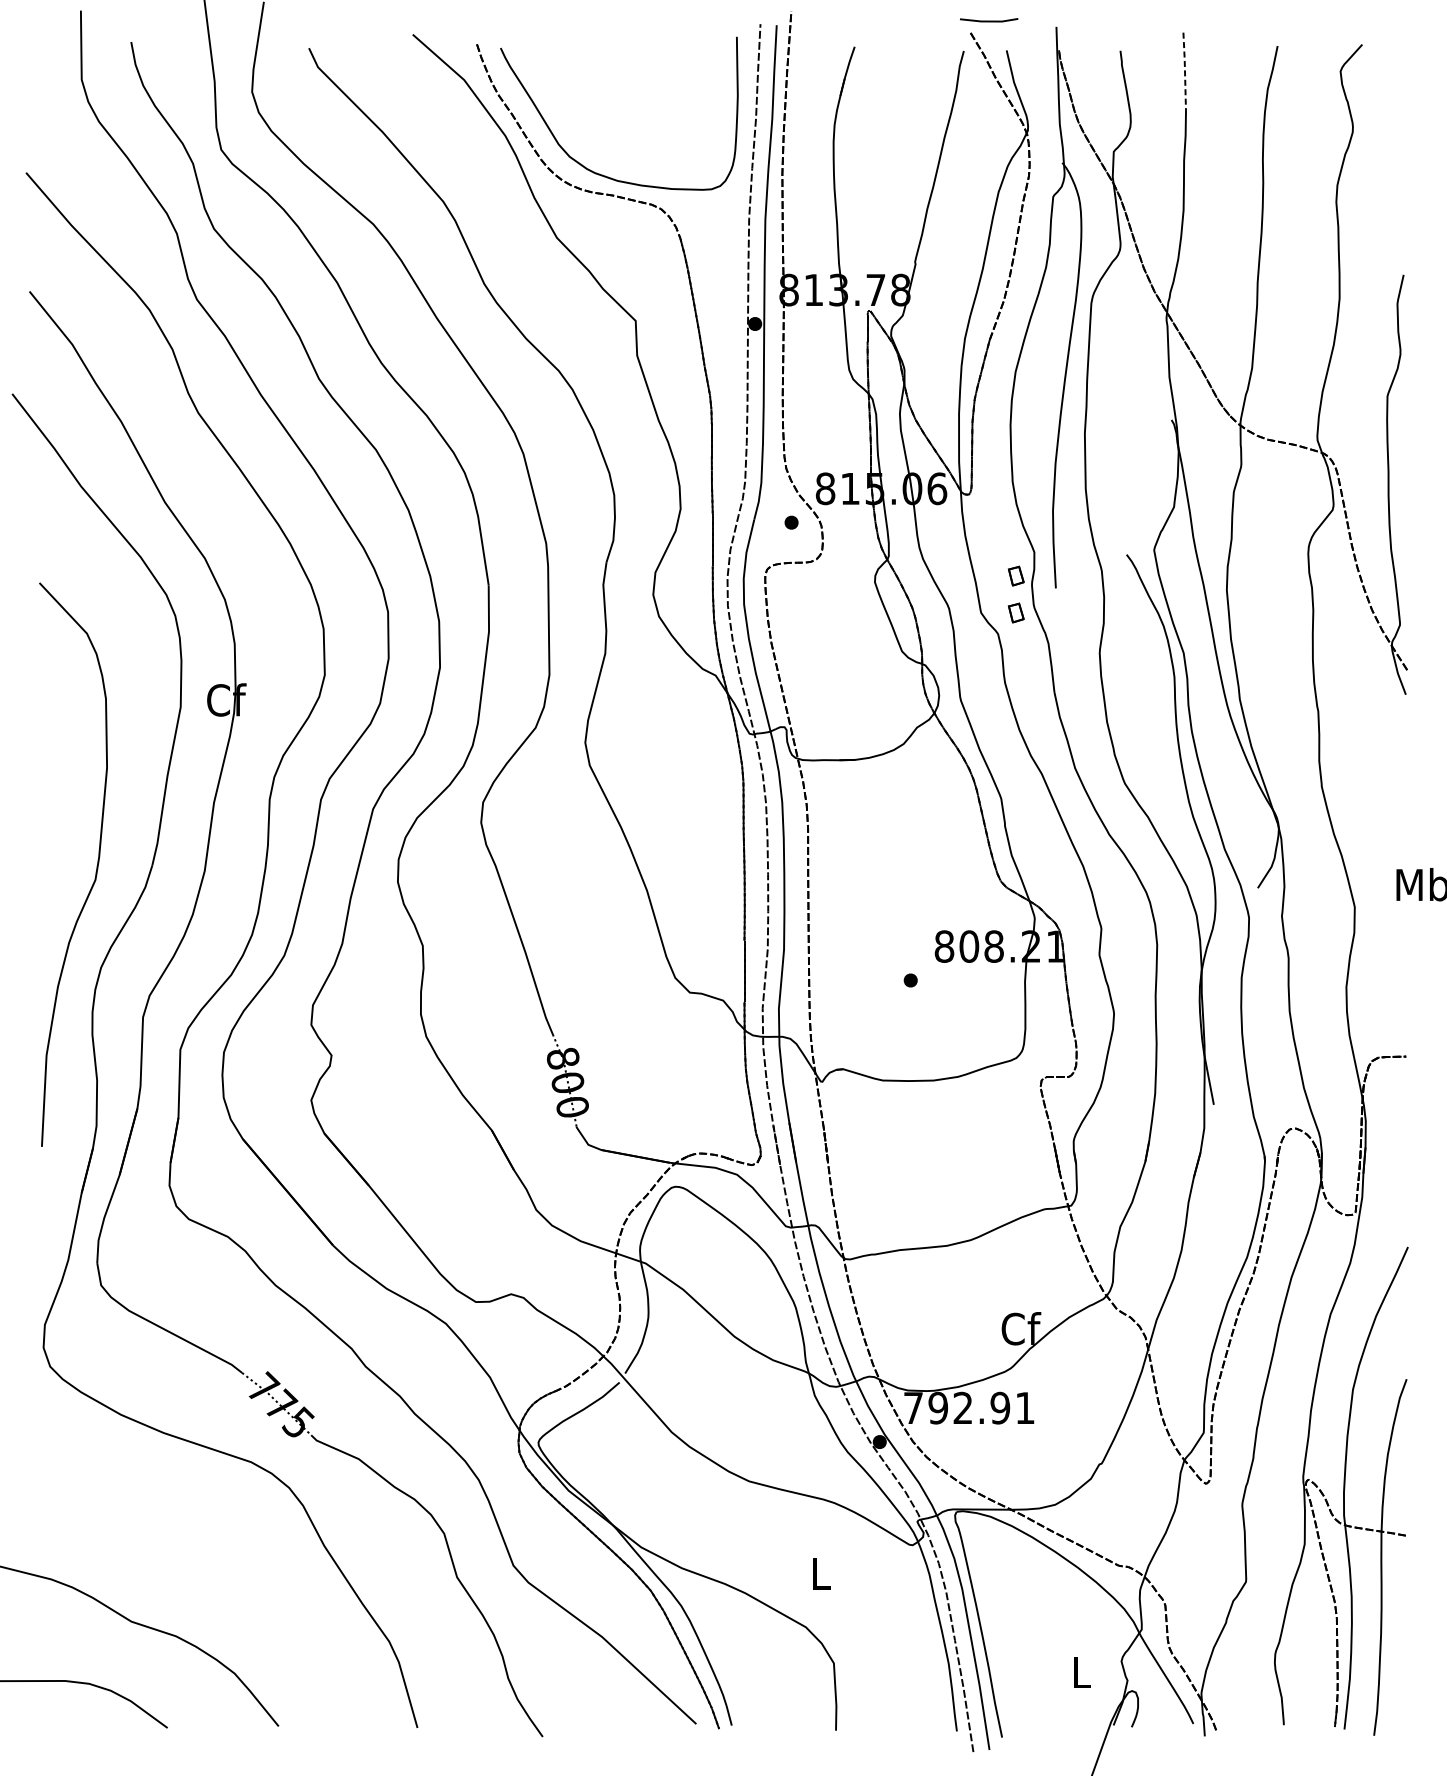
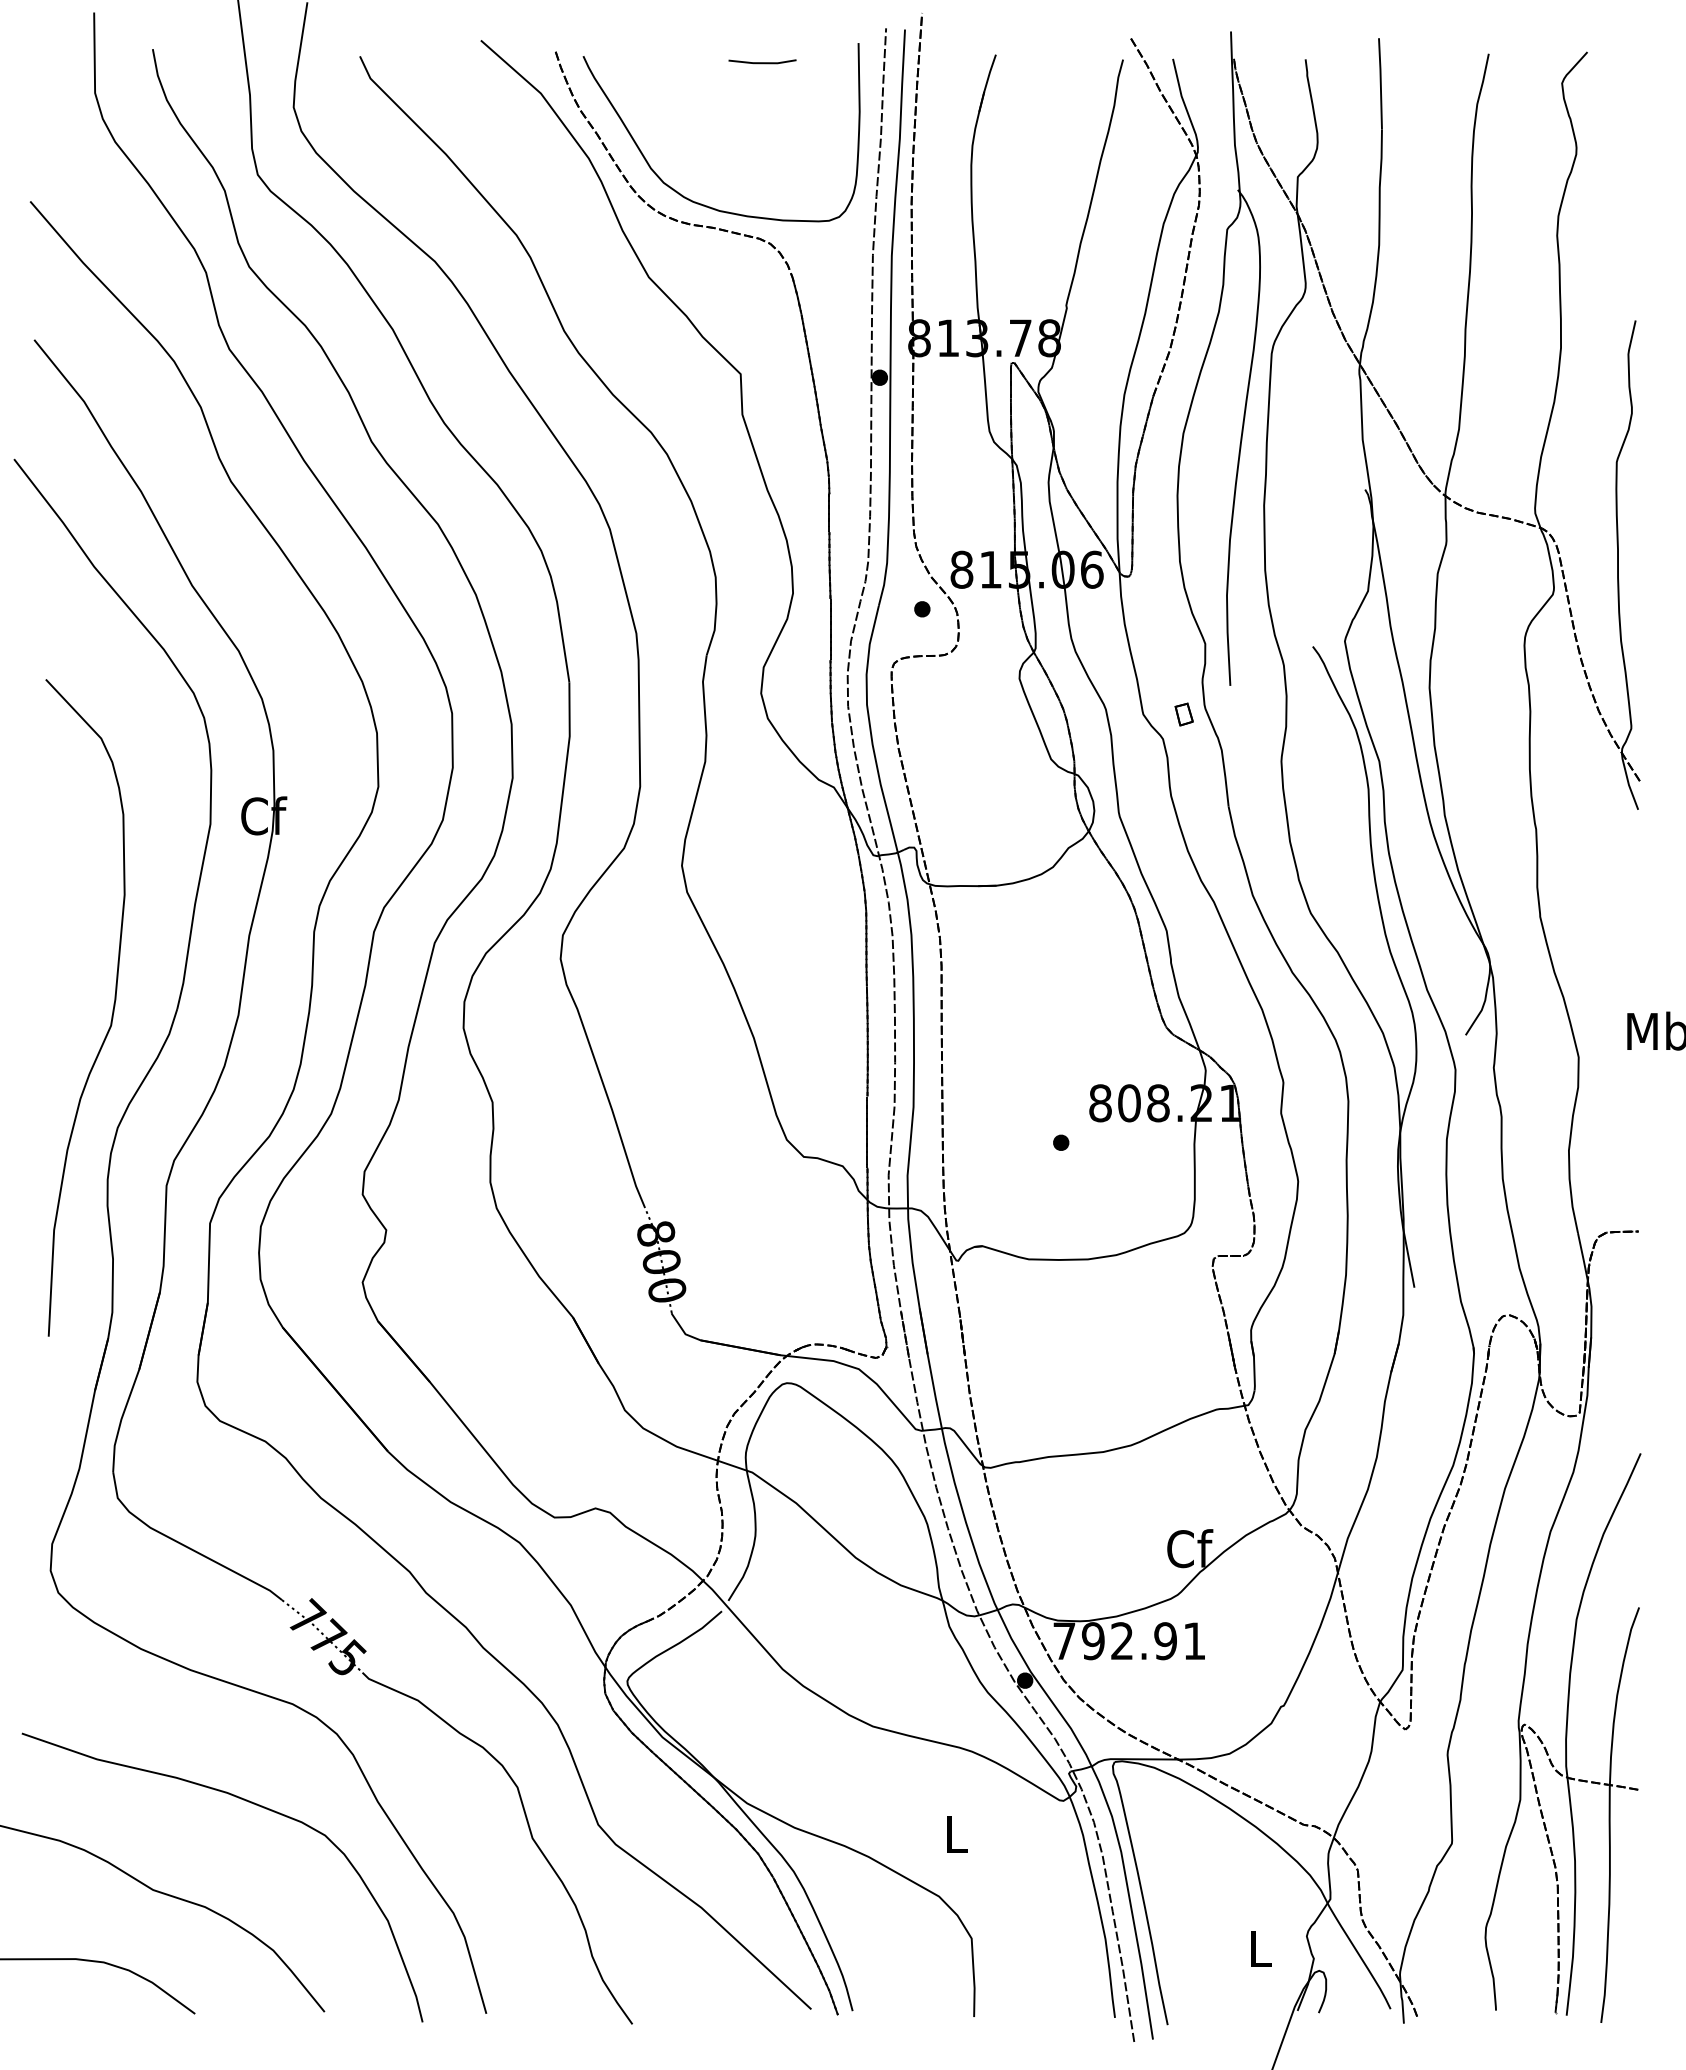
line: (989, 20) -> (762, 62), moved
line: (1184, 72) -> (1380, 84), dashed -> solid
part: (1015, 576) -> (1183, 671), removed
curve: (217, 1548) -> (253, 1804), added

